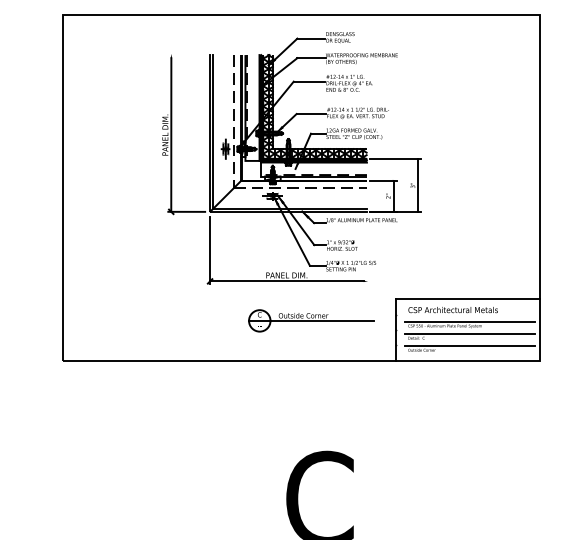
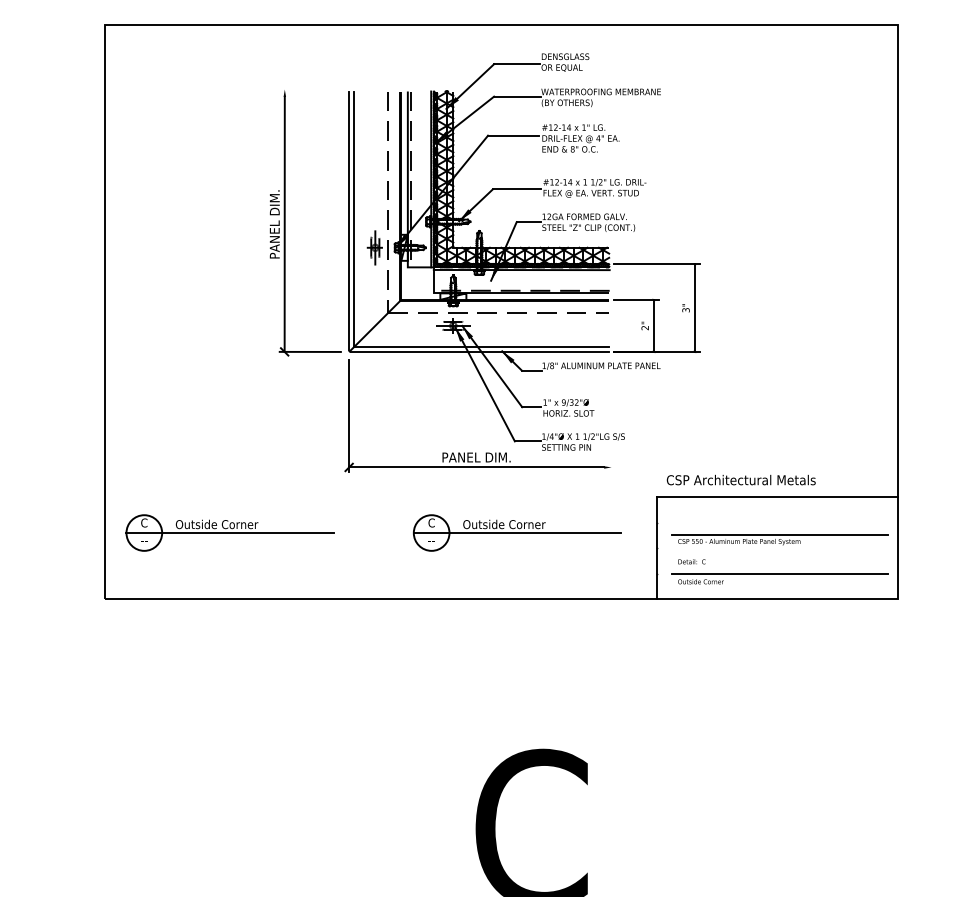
text: (452, 310) -> (740, 480), moved
part: (138, 320) -> (230, 532), added
line: (469, 334) -> (779, 555), removed

